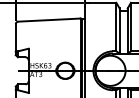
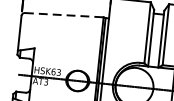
line: (49, 20) -> (64, 15), solid -> dashed

